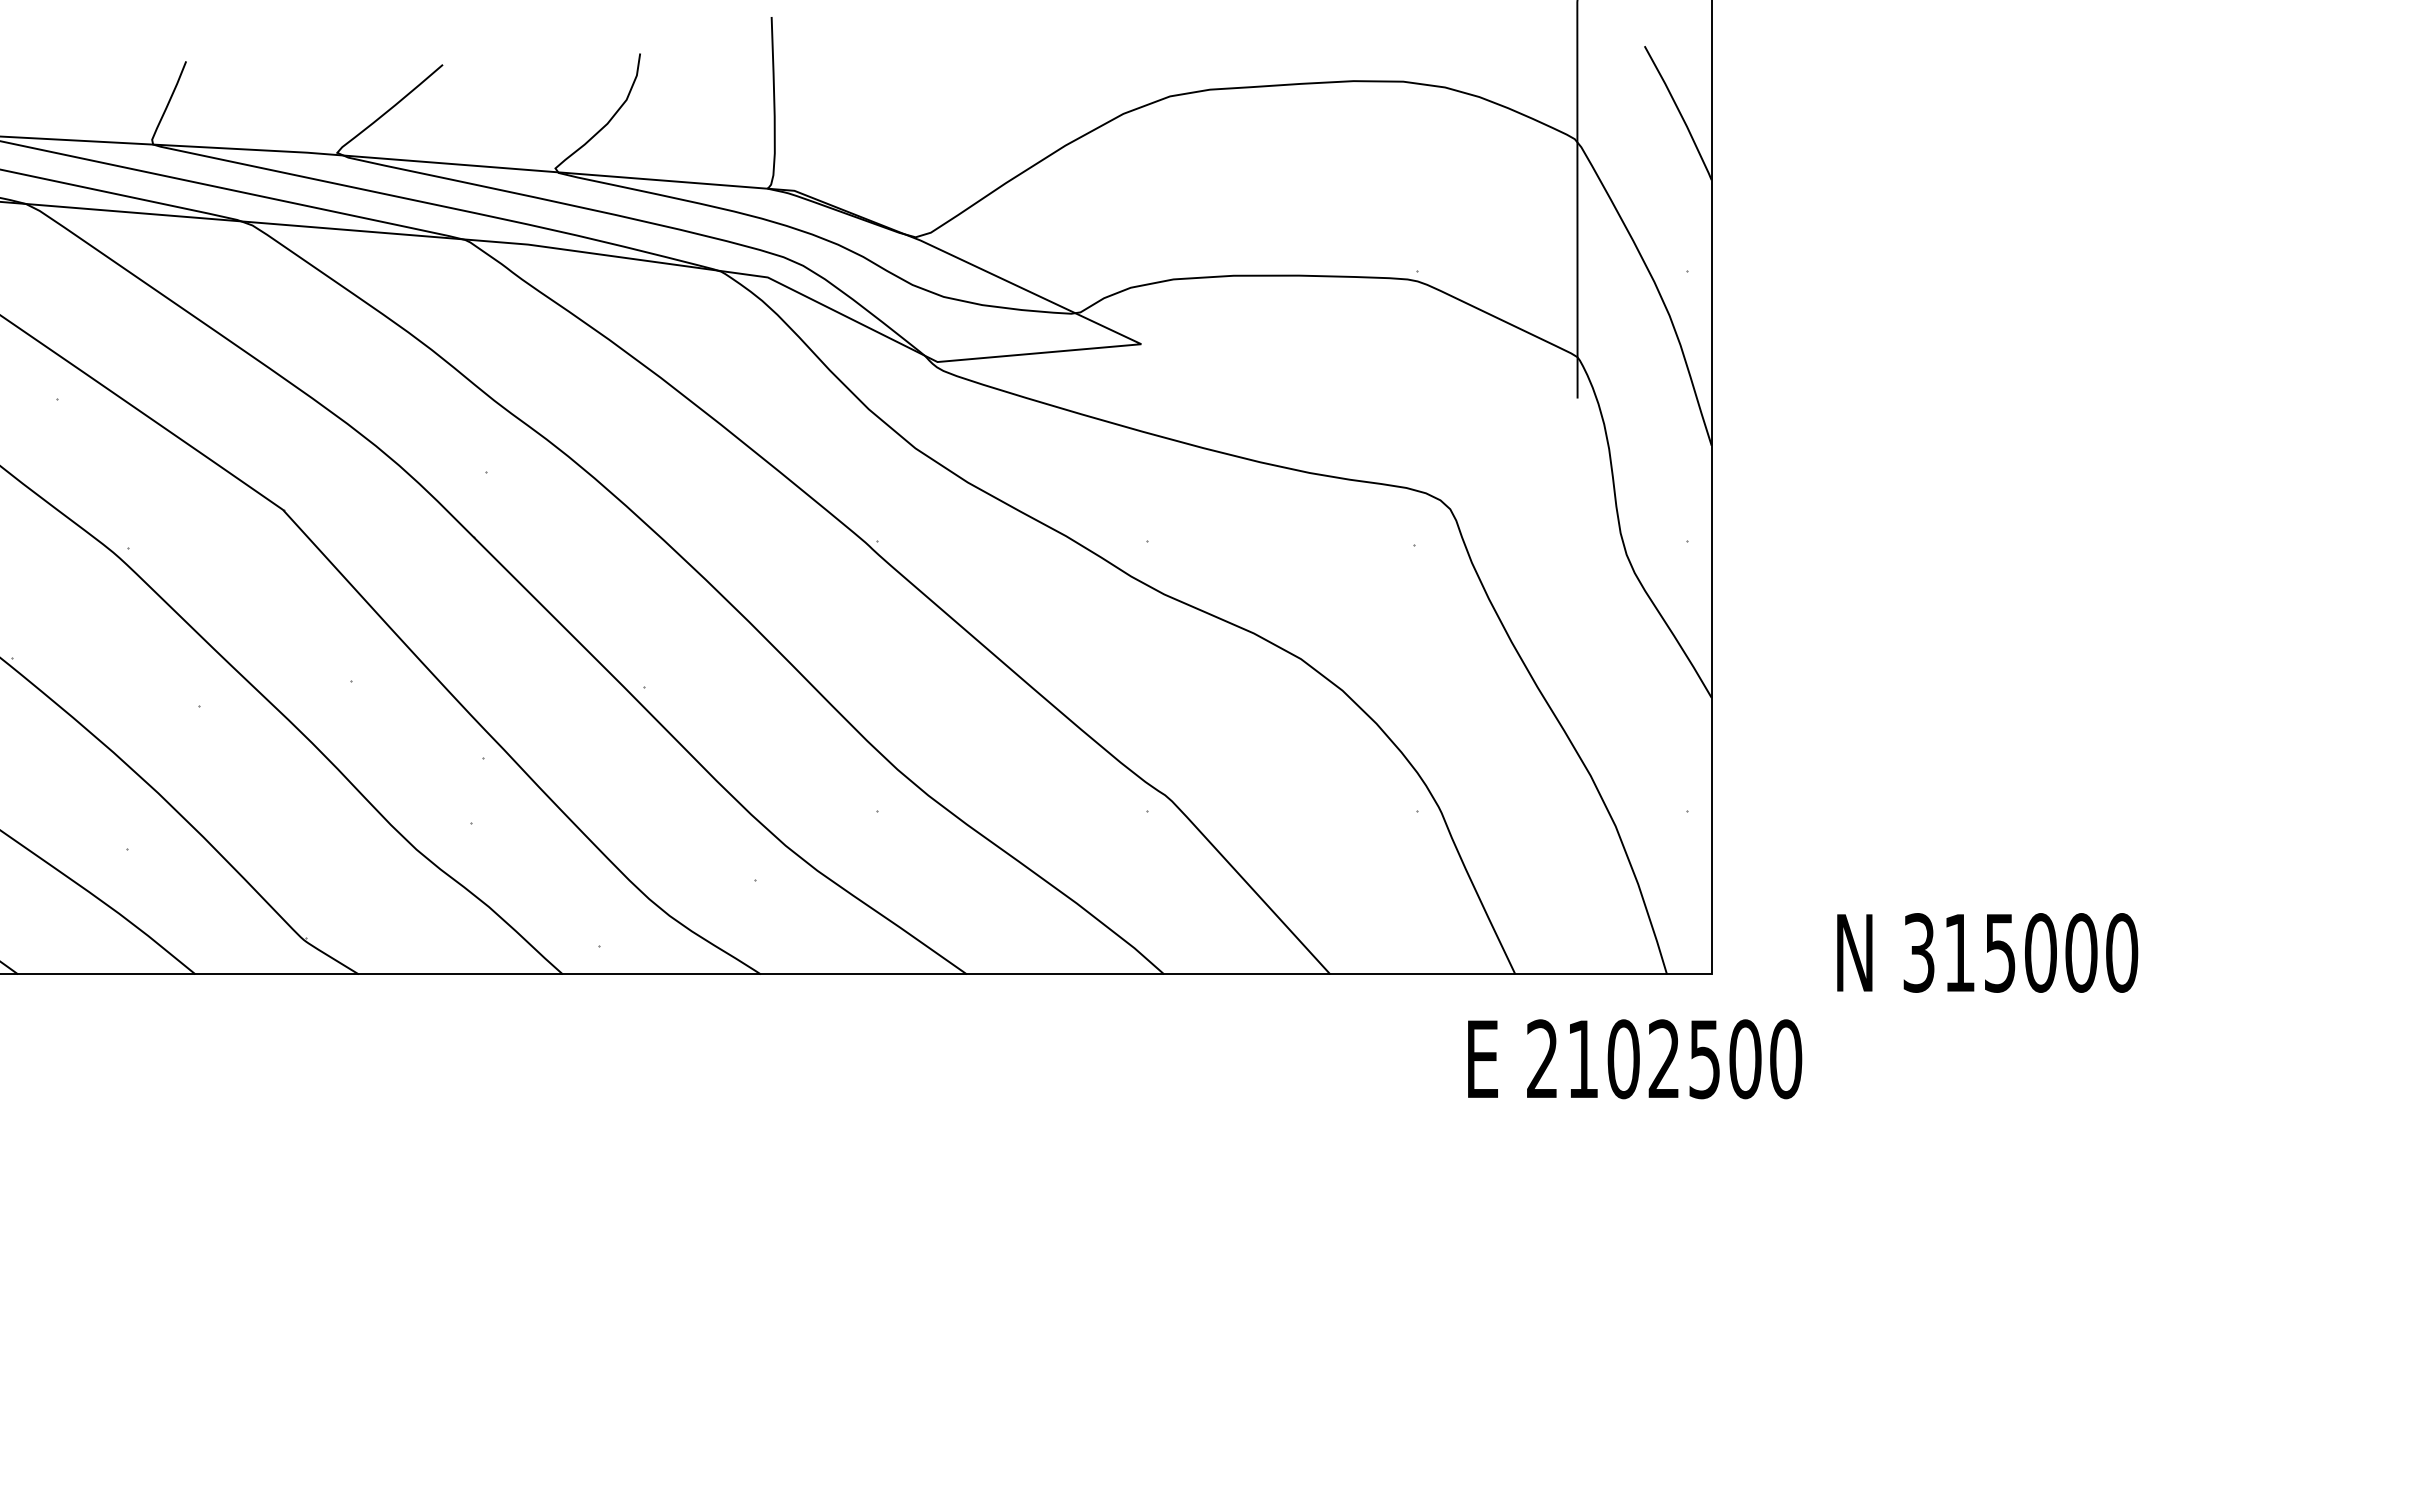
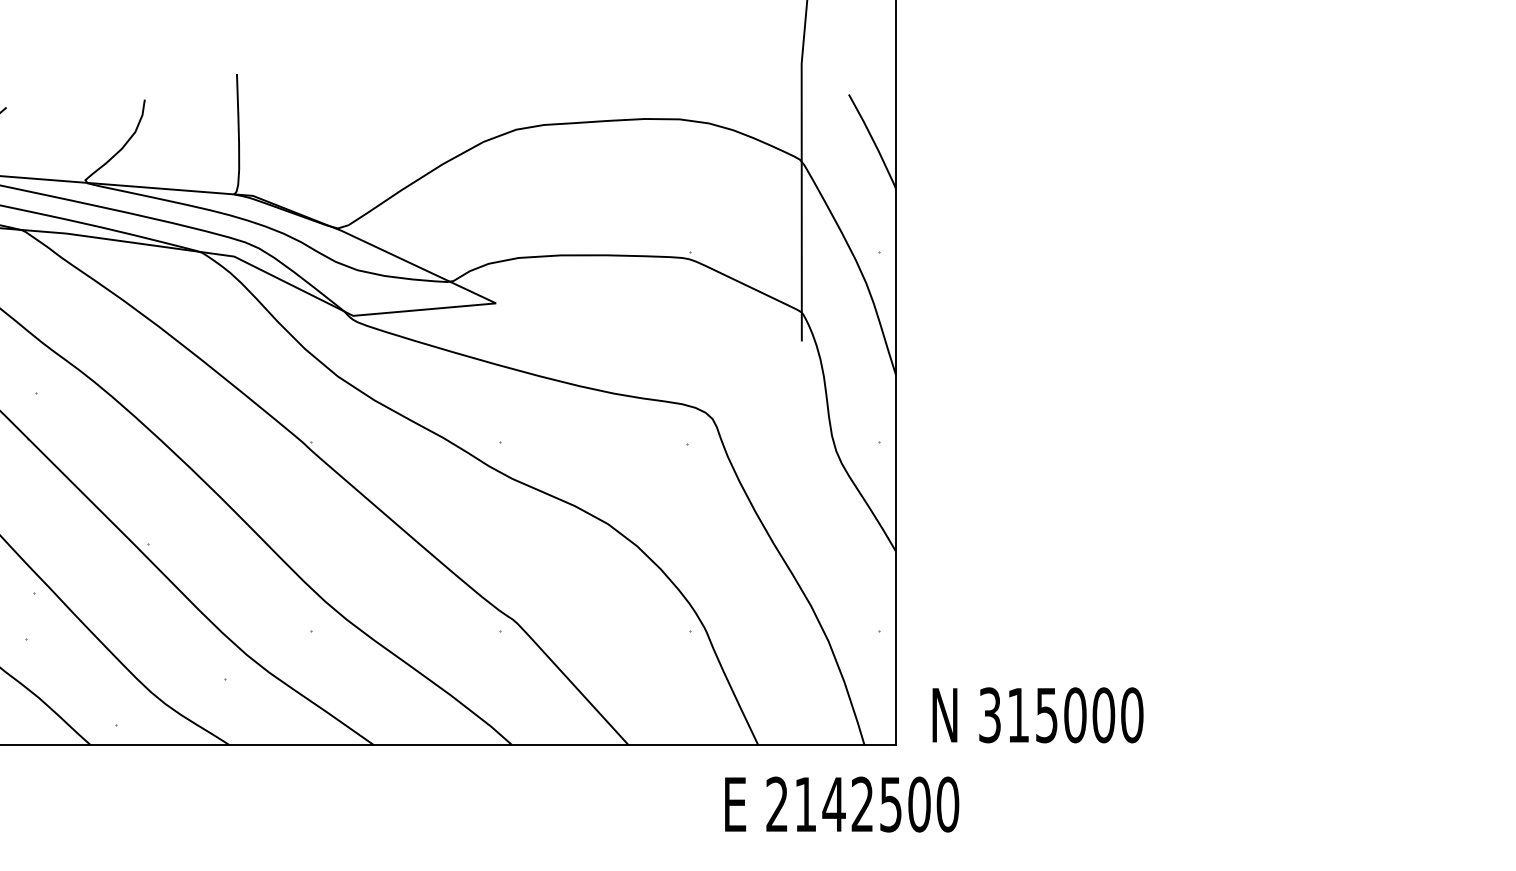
text: (1987, 952) -> (1037, 715), moved
text: (1623, 1059) -> (834, 804), 2102500 -> 2142500

